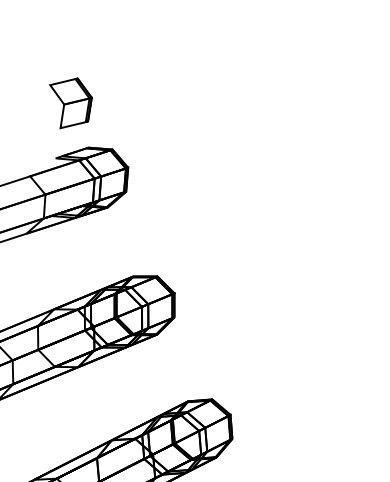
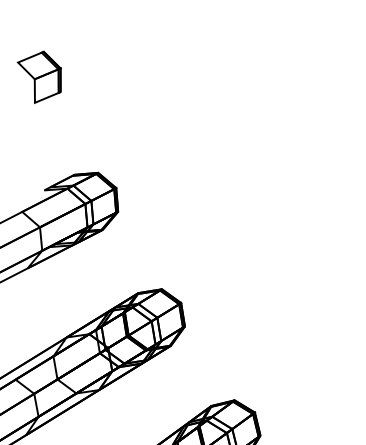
part: (71, 103) -> (41, 77), moved

